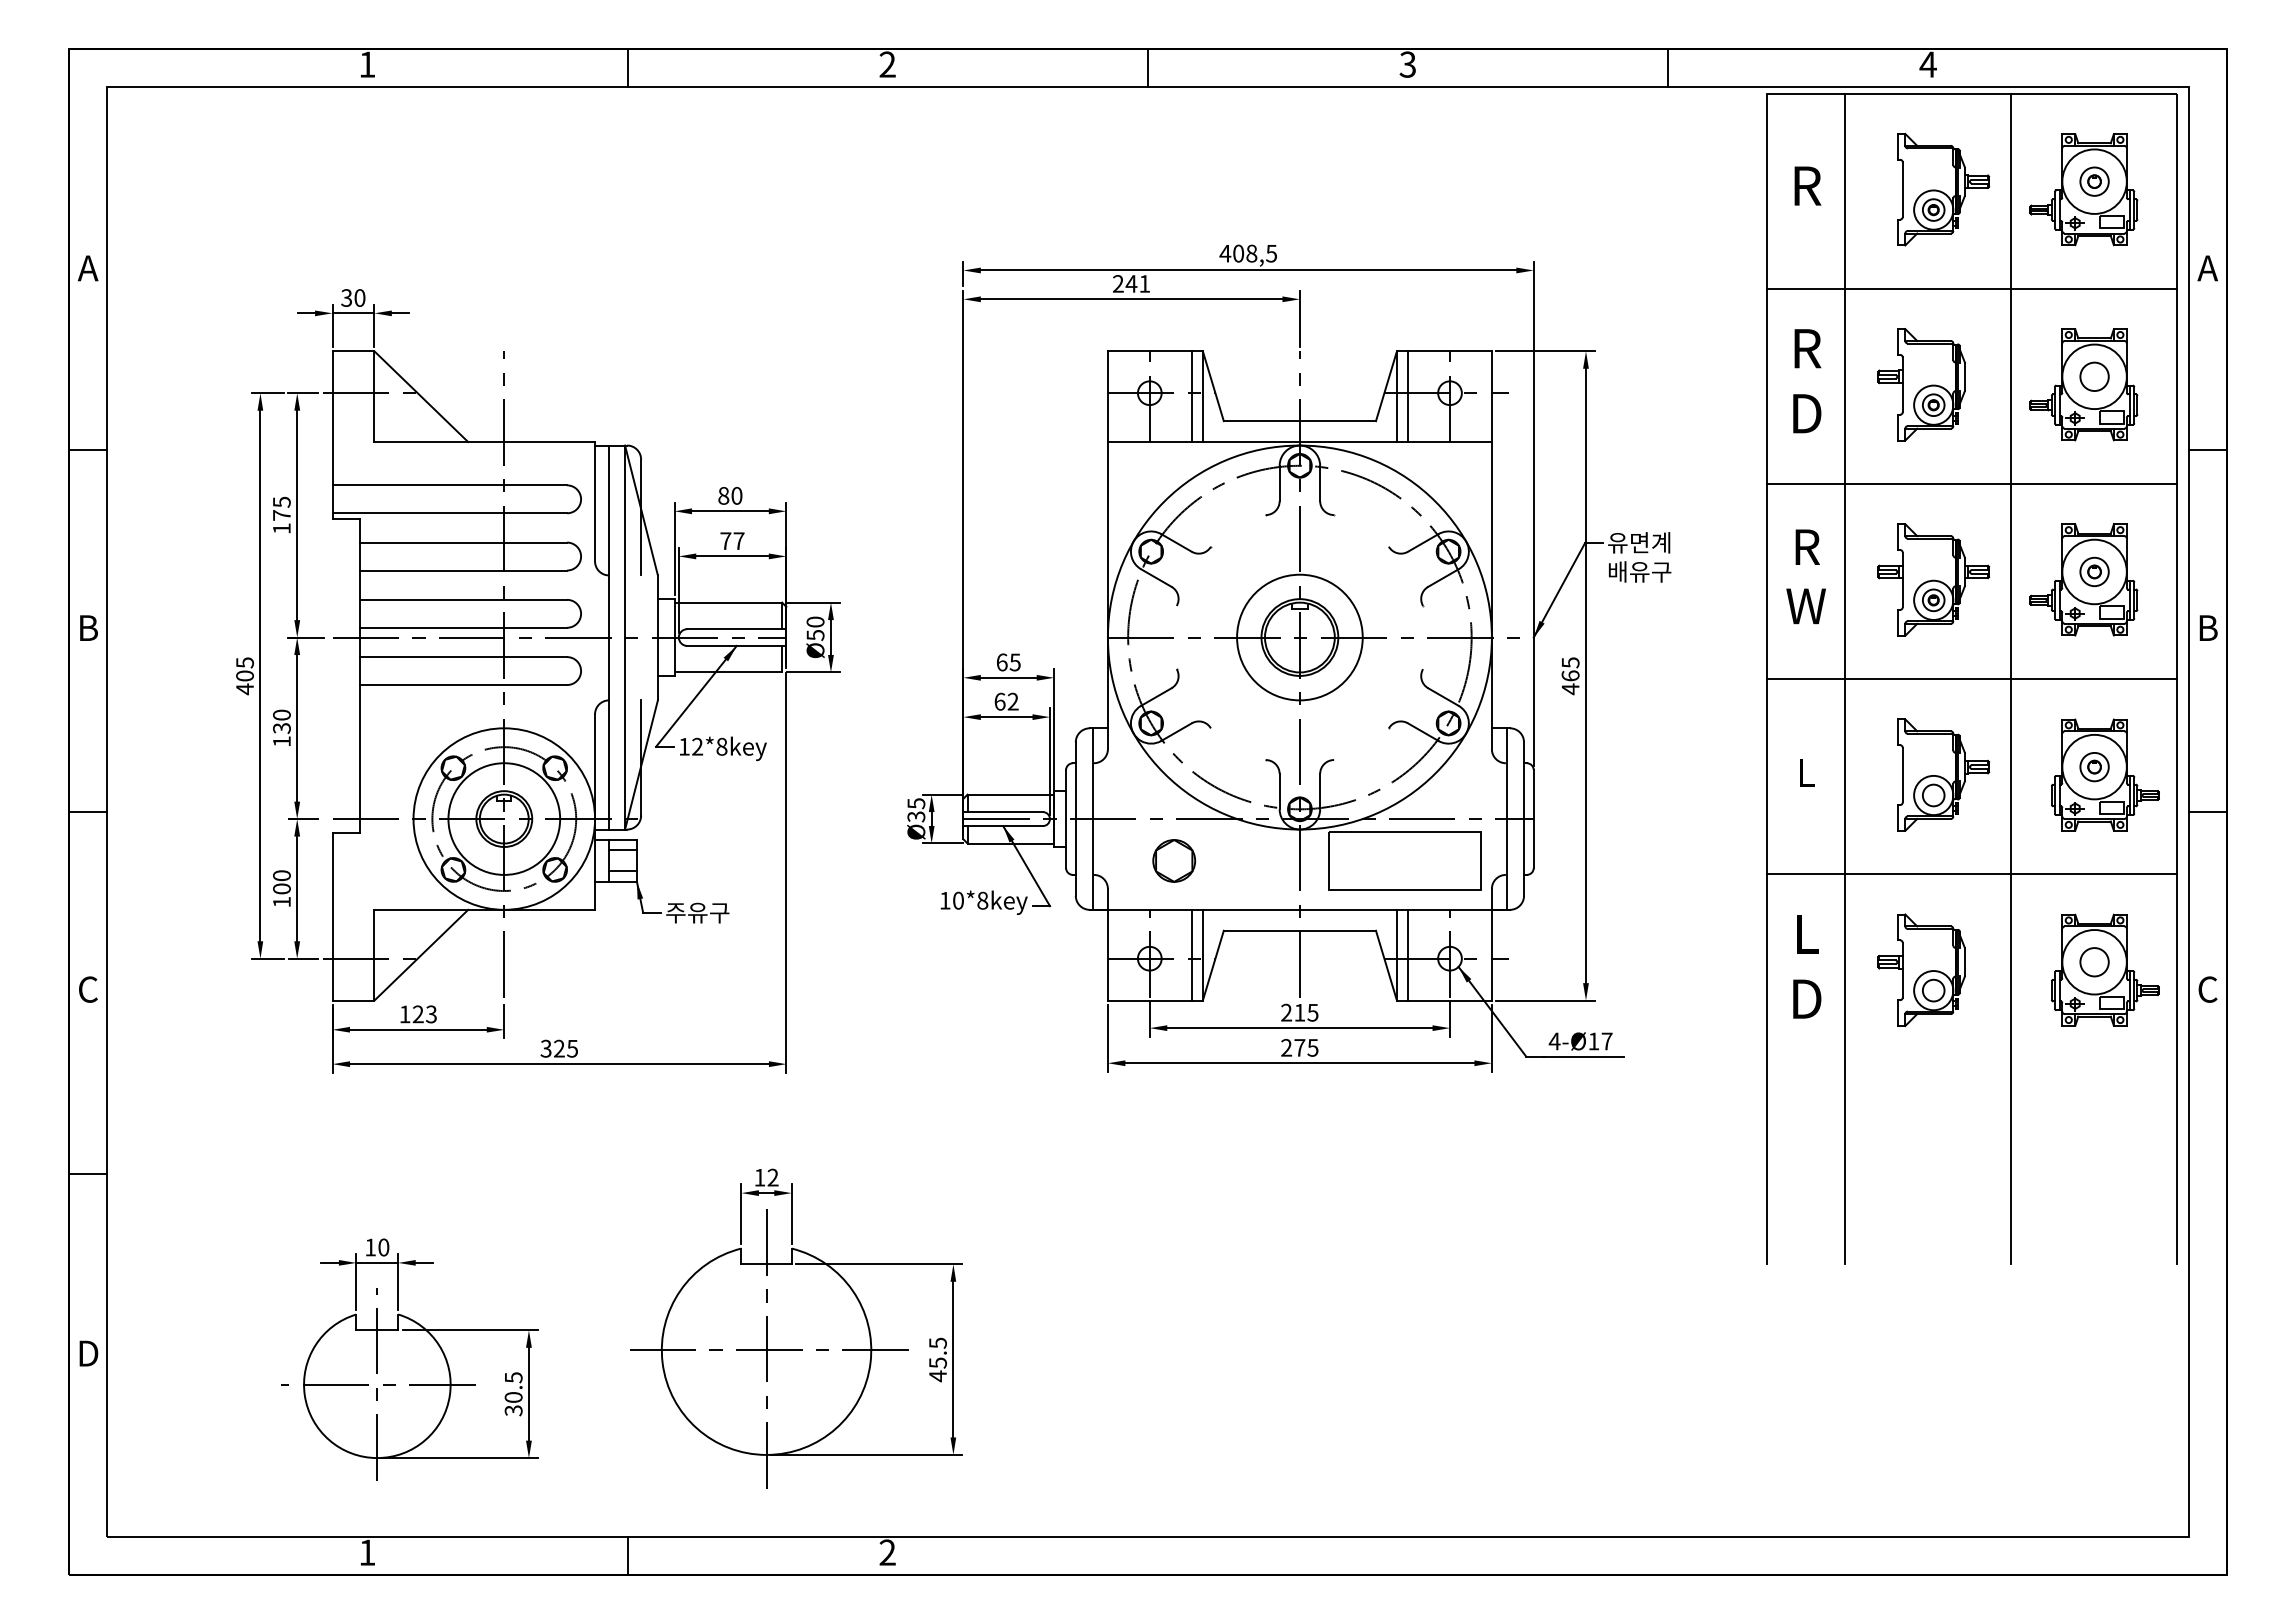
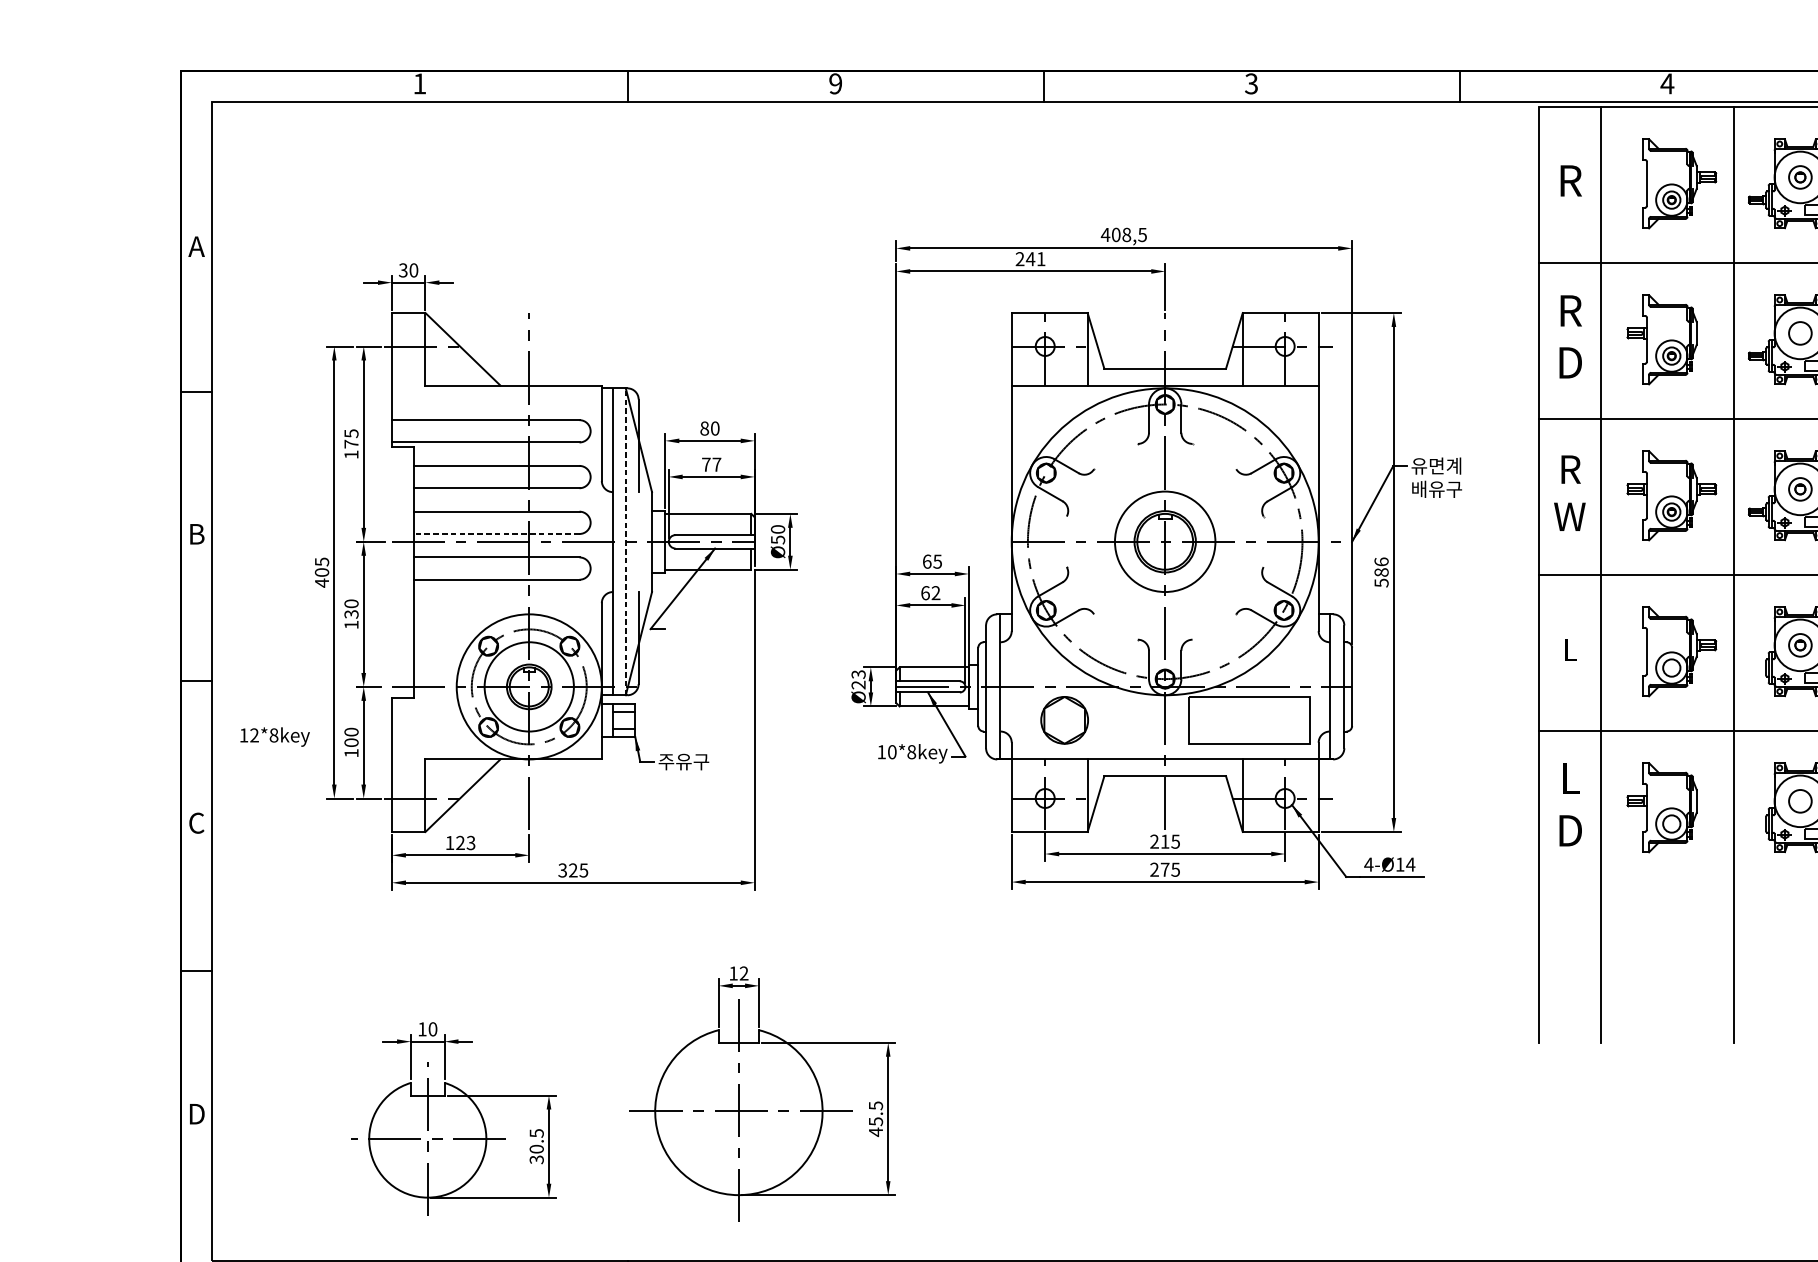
text: (887, 64) -> (835, 83), 2 -> 9
line: (1191, 396) -> (1078, 349), removed
line: (1408, 396) -> (1252, 349), removed
line: (463, 627) -> (496, 533), solid -> dashed
line: (625, 637) -> (626, 541), solid -> dashed
text: (1570, 676) -> (1381, 572), 465 -> 586
text: (723, 748) -> (275, 736), moved
text: (916, 810) -> (858, 680), Ø35 -> Ø23
part: (1174, 860) -> (1064, 720), size x1.4
line: (1191, 954) -> (1078, 795), removed
line: (1408, 954) -> (1252, 795), removed
text: (1606, 1041) -> (1410, 864), 4-Ø17 -> 4-Ø14

